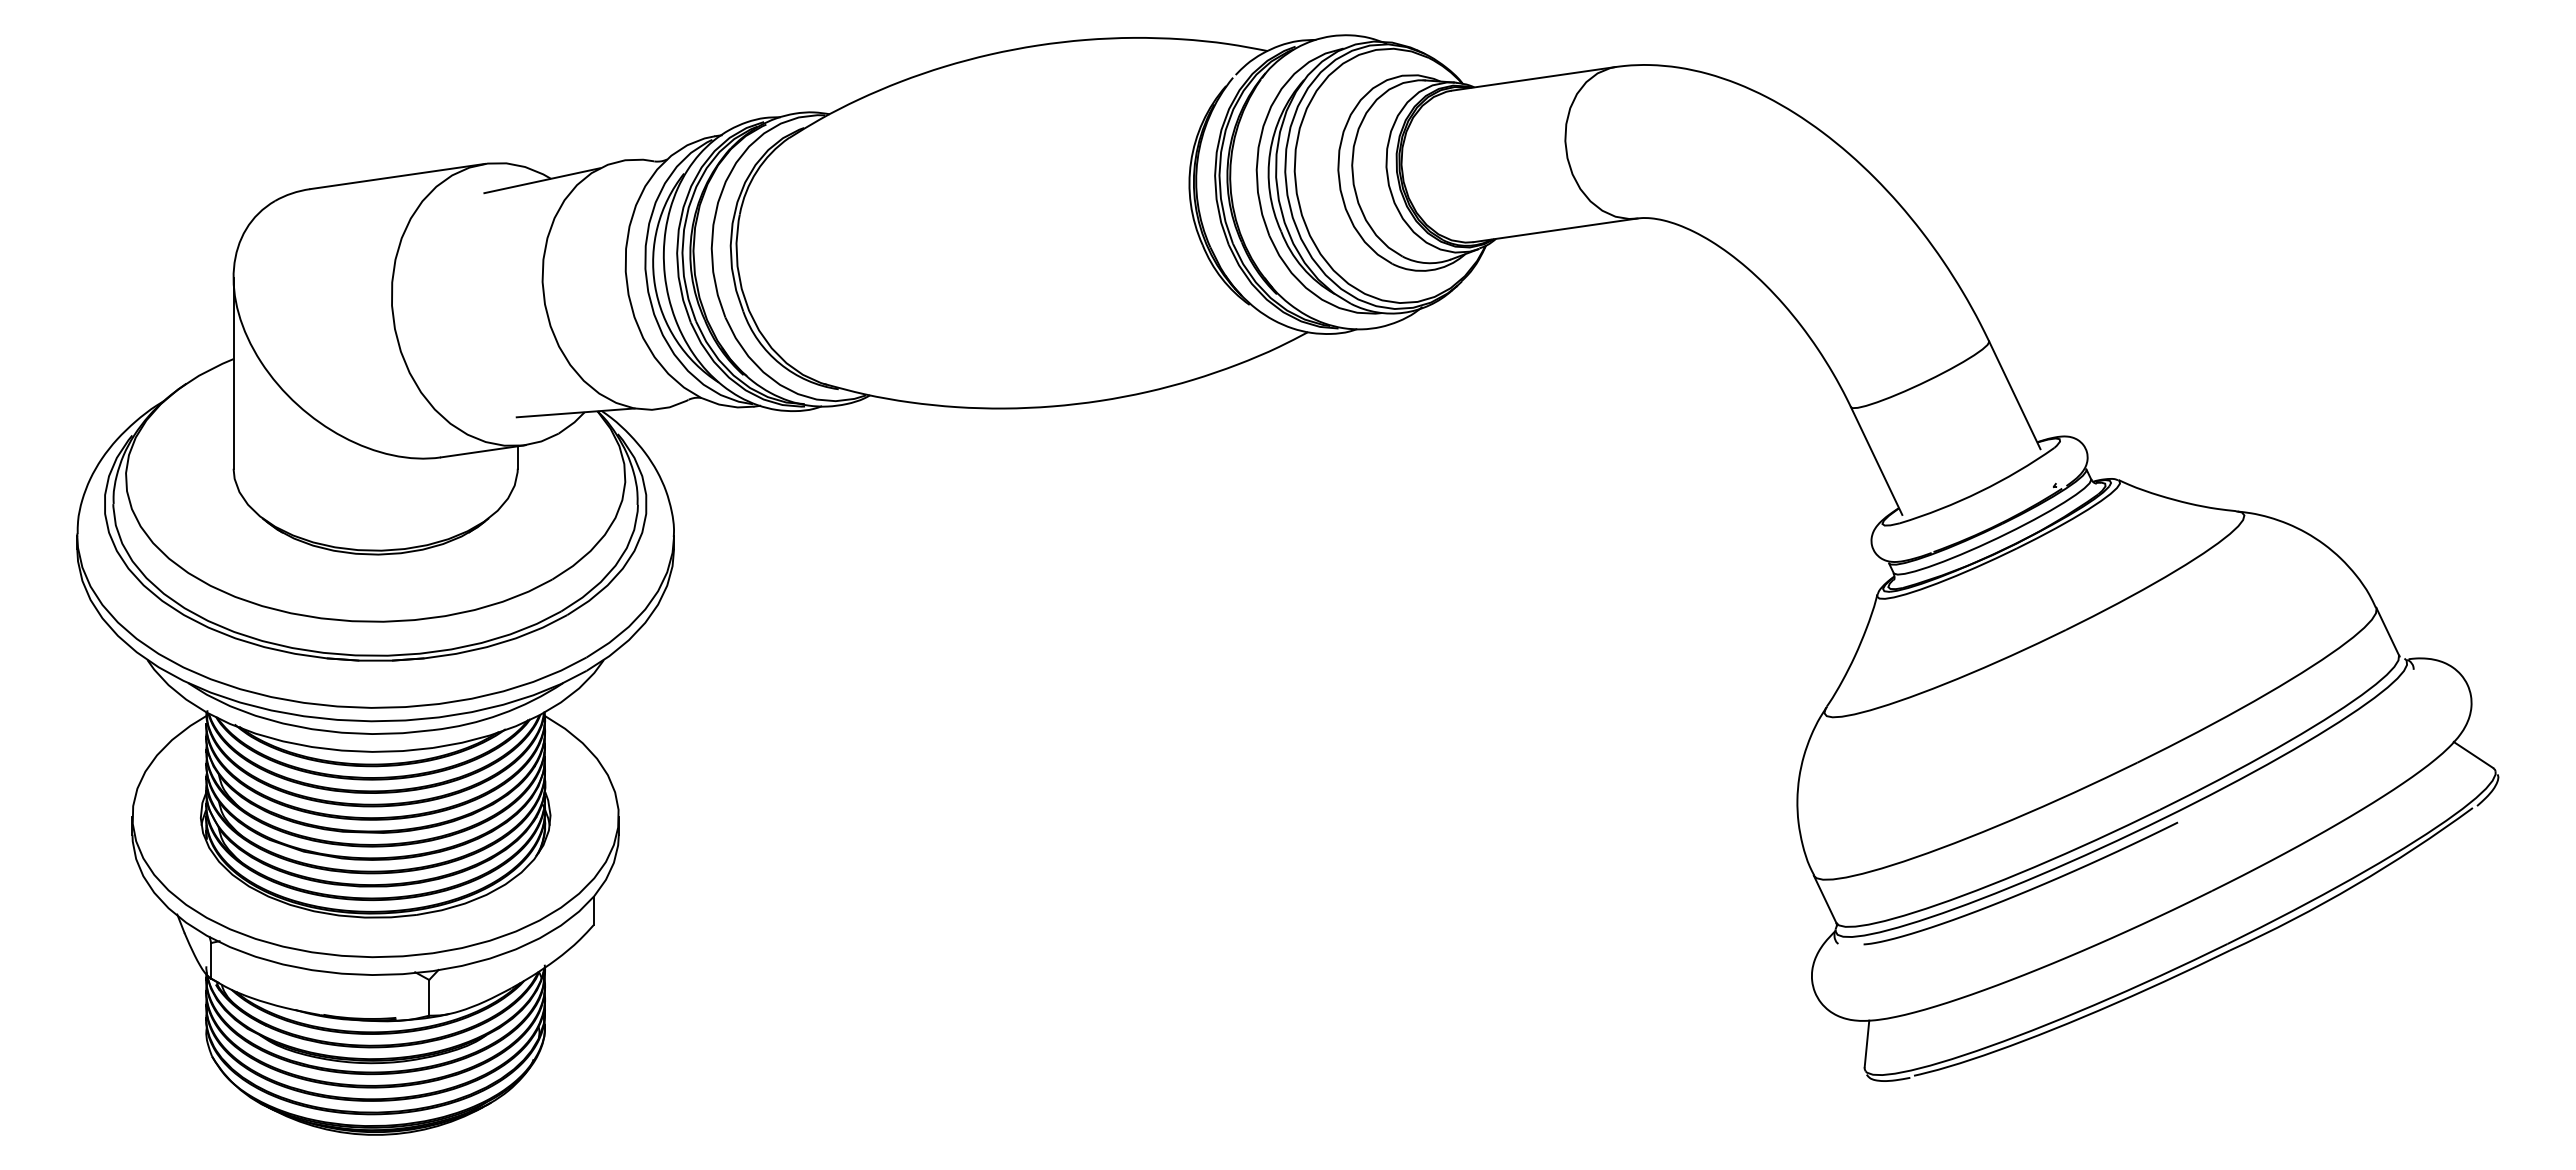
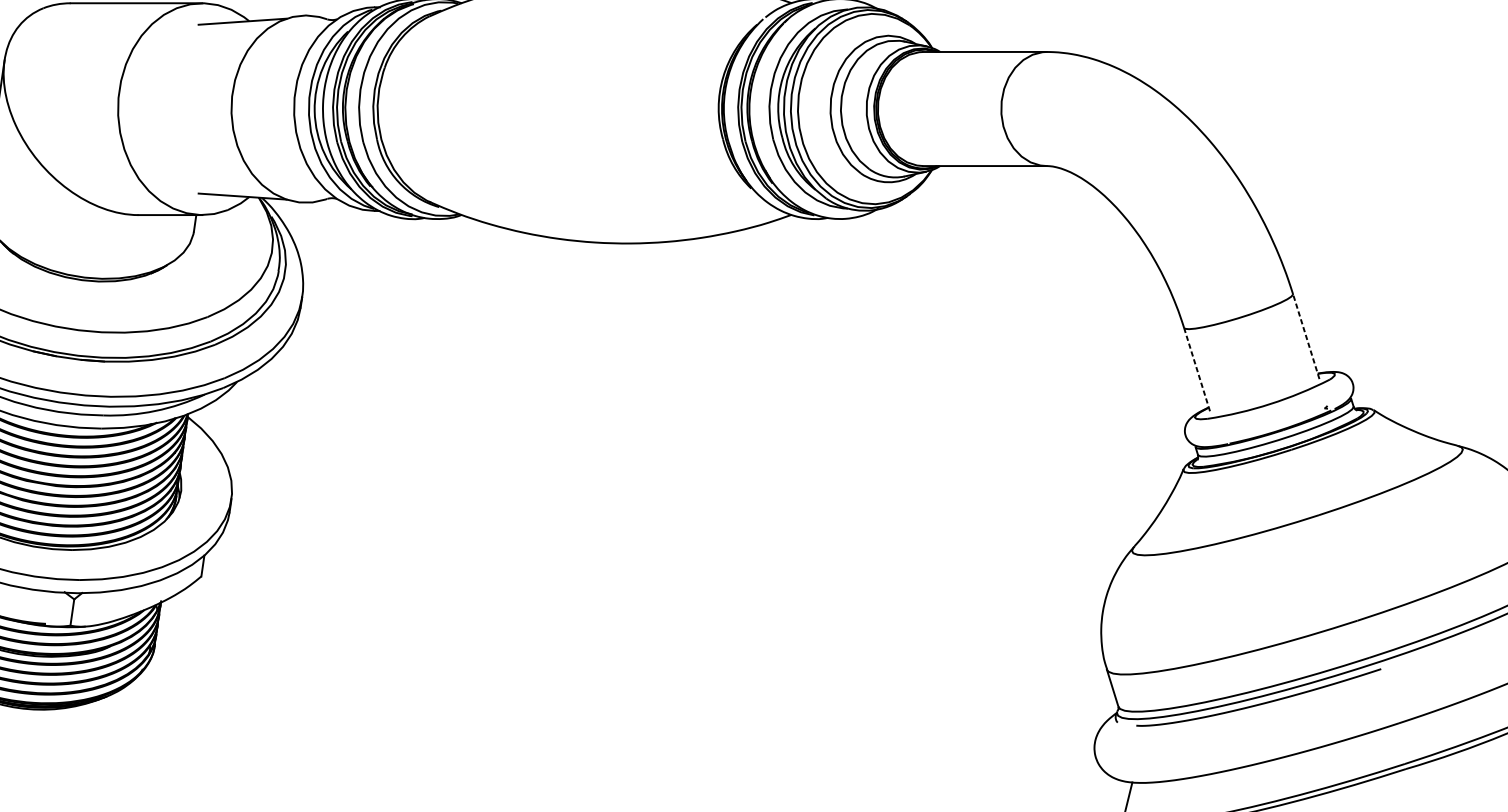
line: (2014, 395) -> (1305, 336), solid -> dashed
line: (1876, 461) -> (1197, 370), solid -> dashed

